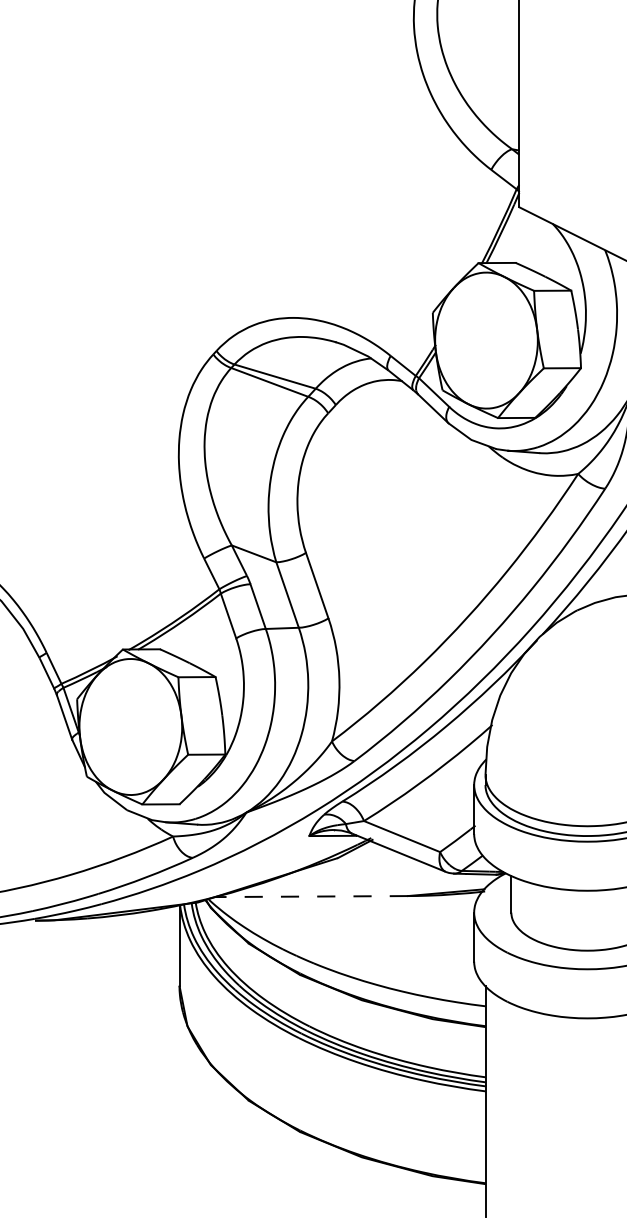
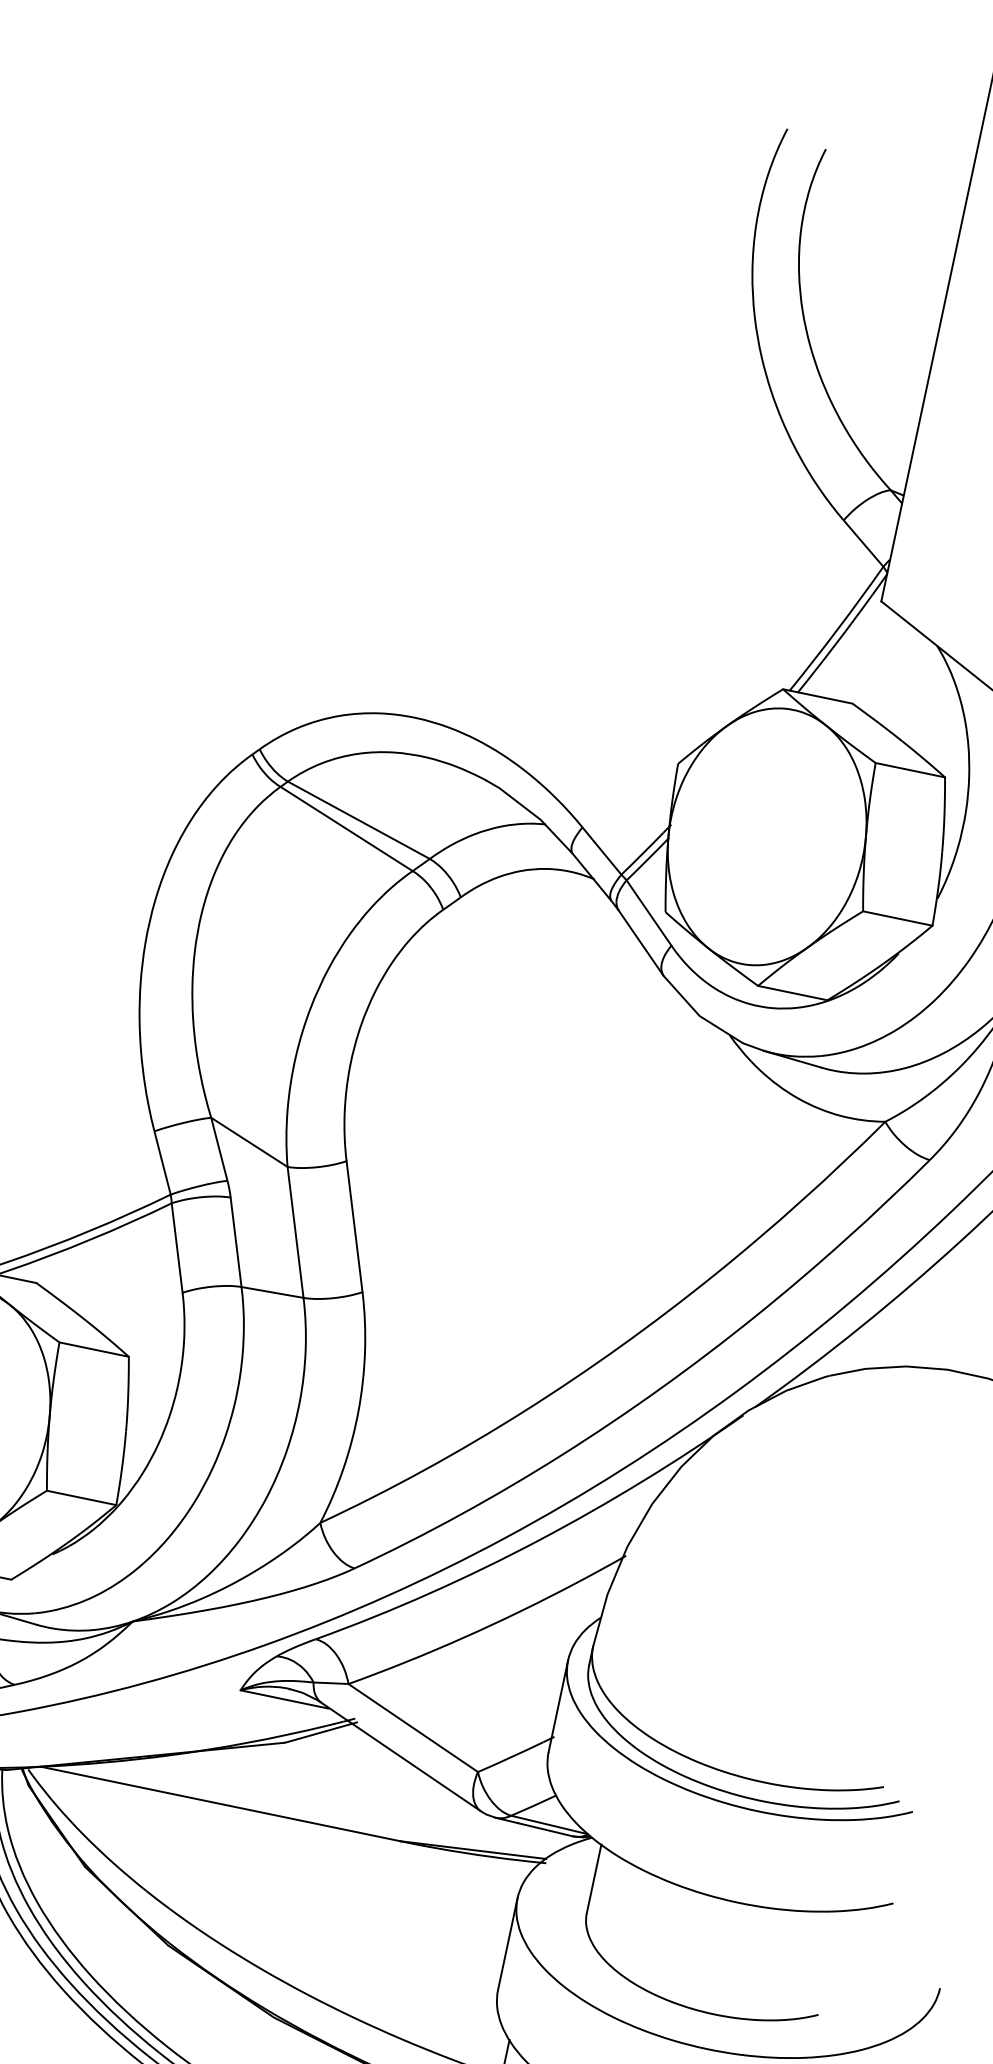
line: (310, 896) -> (218, 1803), dashed -> solid

